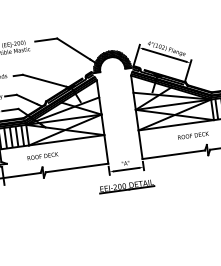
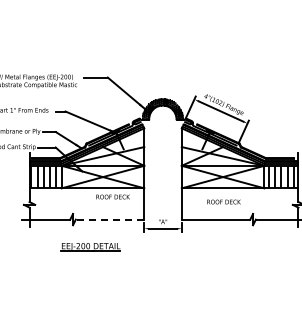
text: (192, 135) -> (223, 201), moved
text: (42, 155) -> (112, 196), moved
line: (76, 167) -> (109, 219), solid -> dashed
part: (126, 187) -> (90, 247), moved

